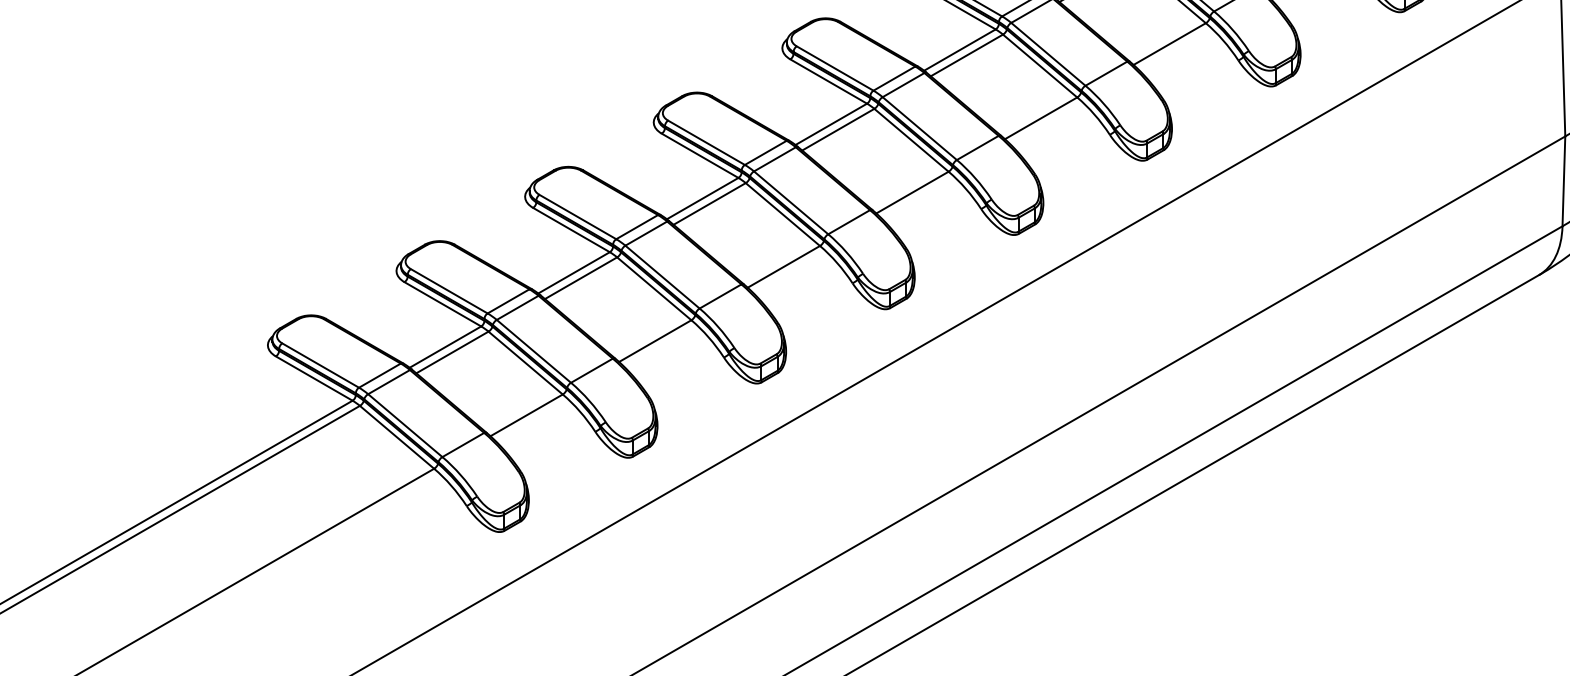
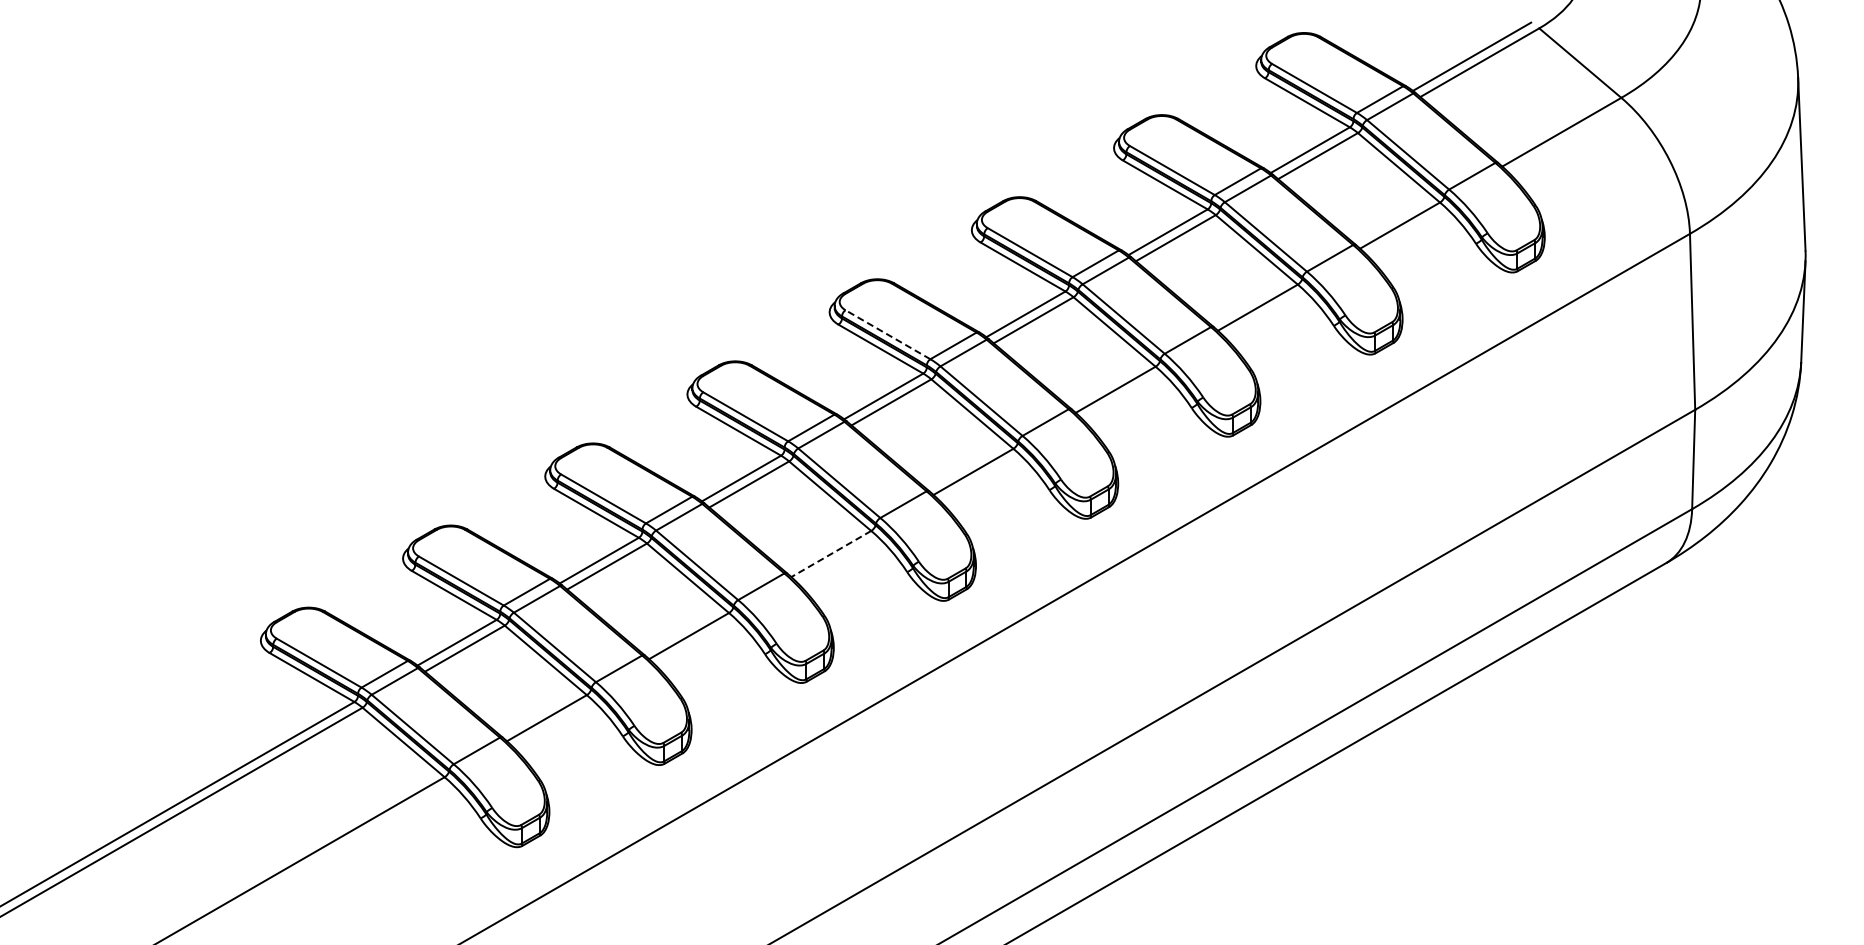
line: (834, 68) -> (887, 334), solid -> dashed
line: (783, 267) -> (830, 554), solid -> dashed

